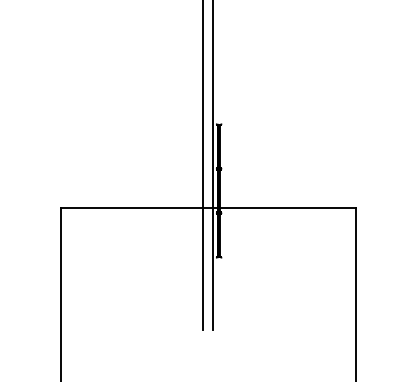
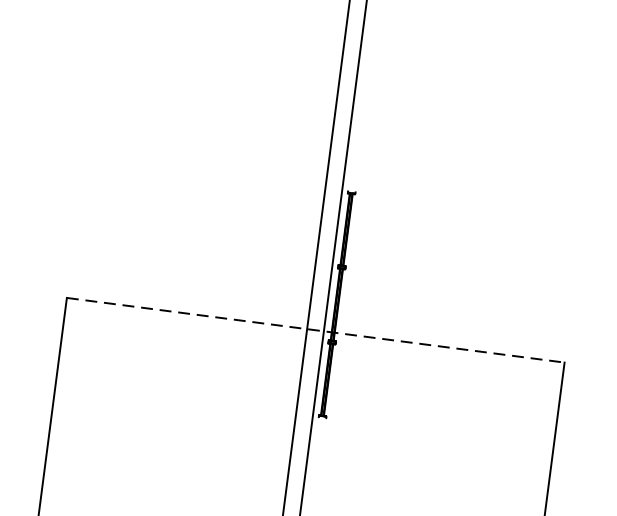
line: (208, 207) -> (315, 330), solid -> dashed

